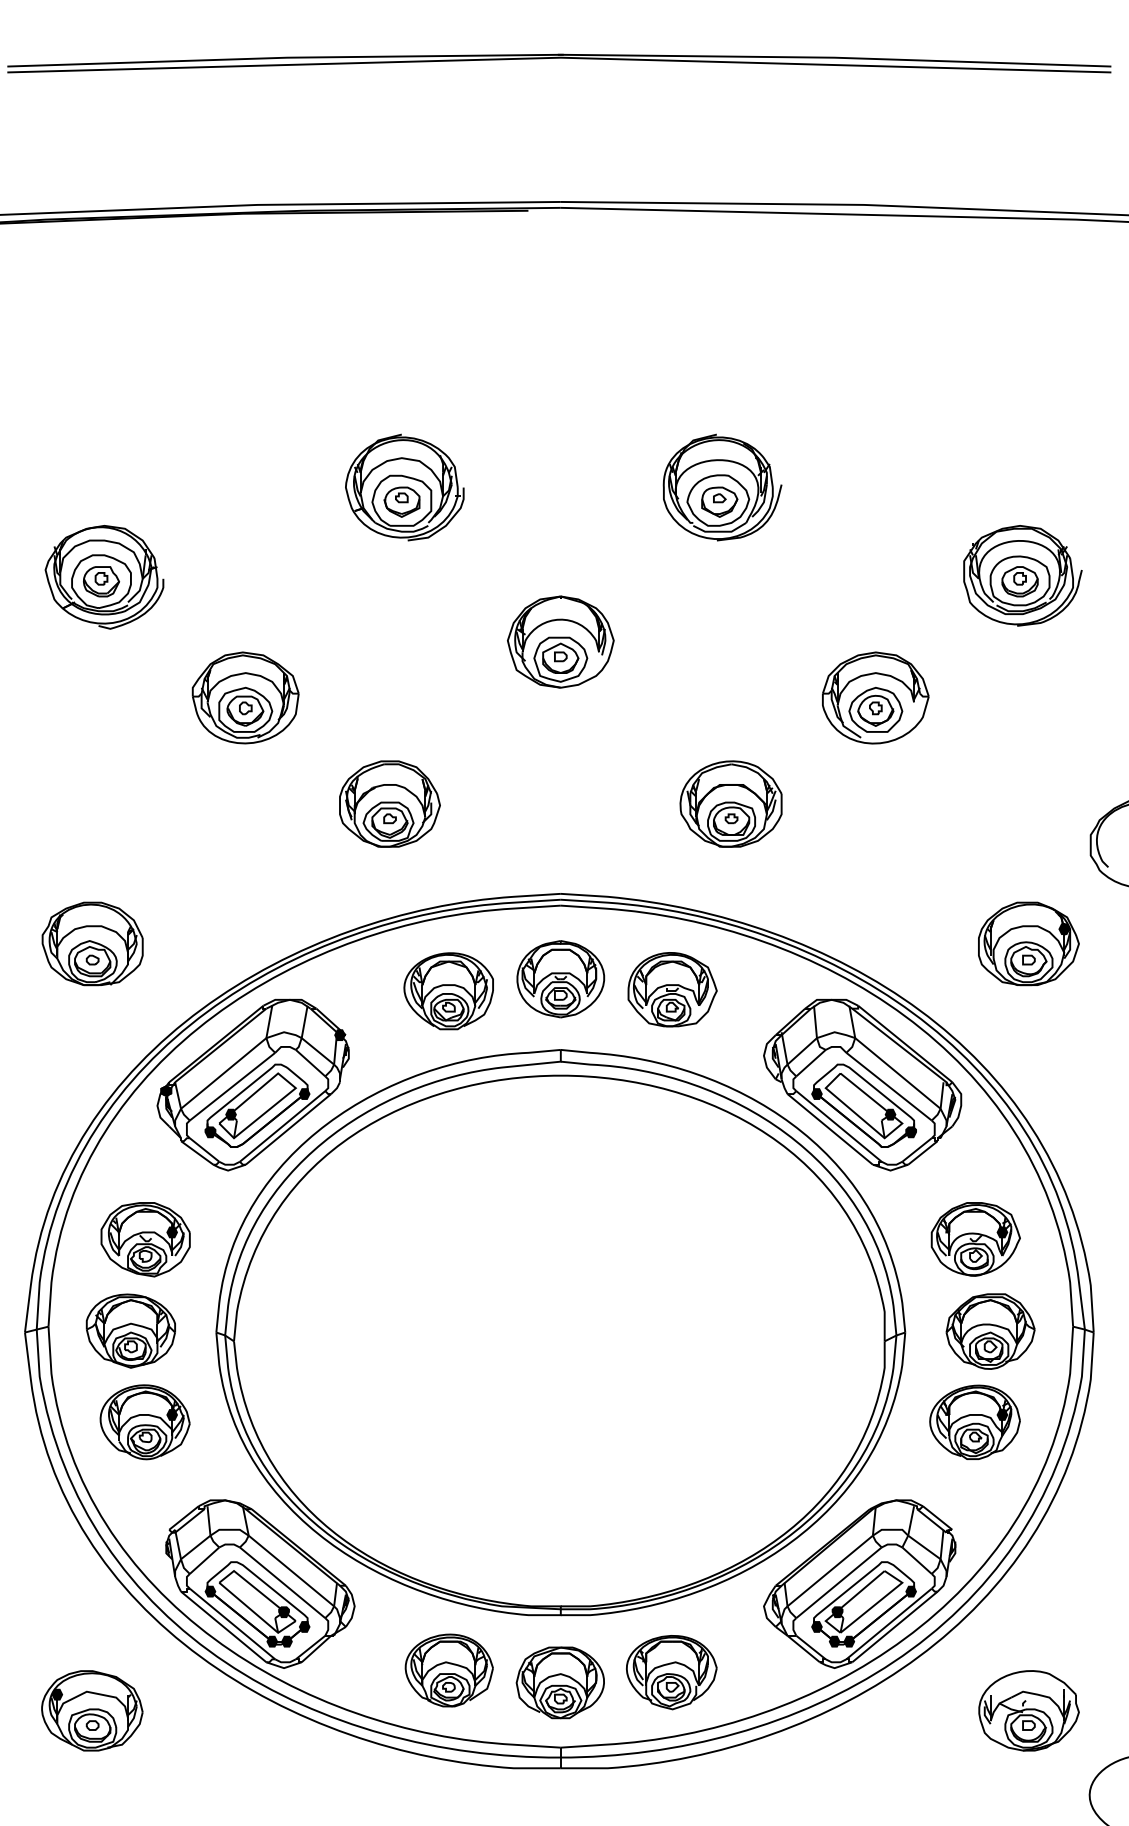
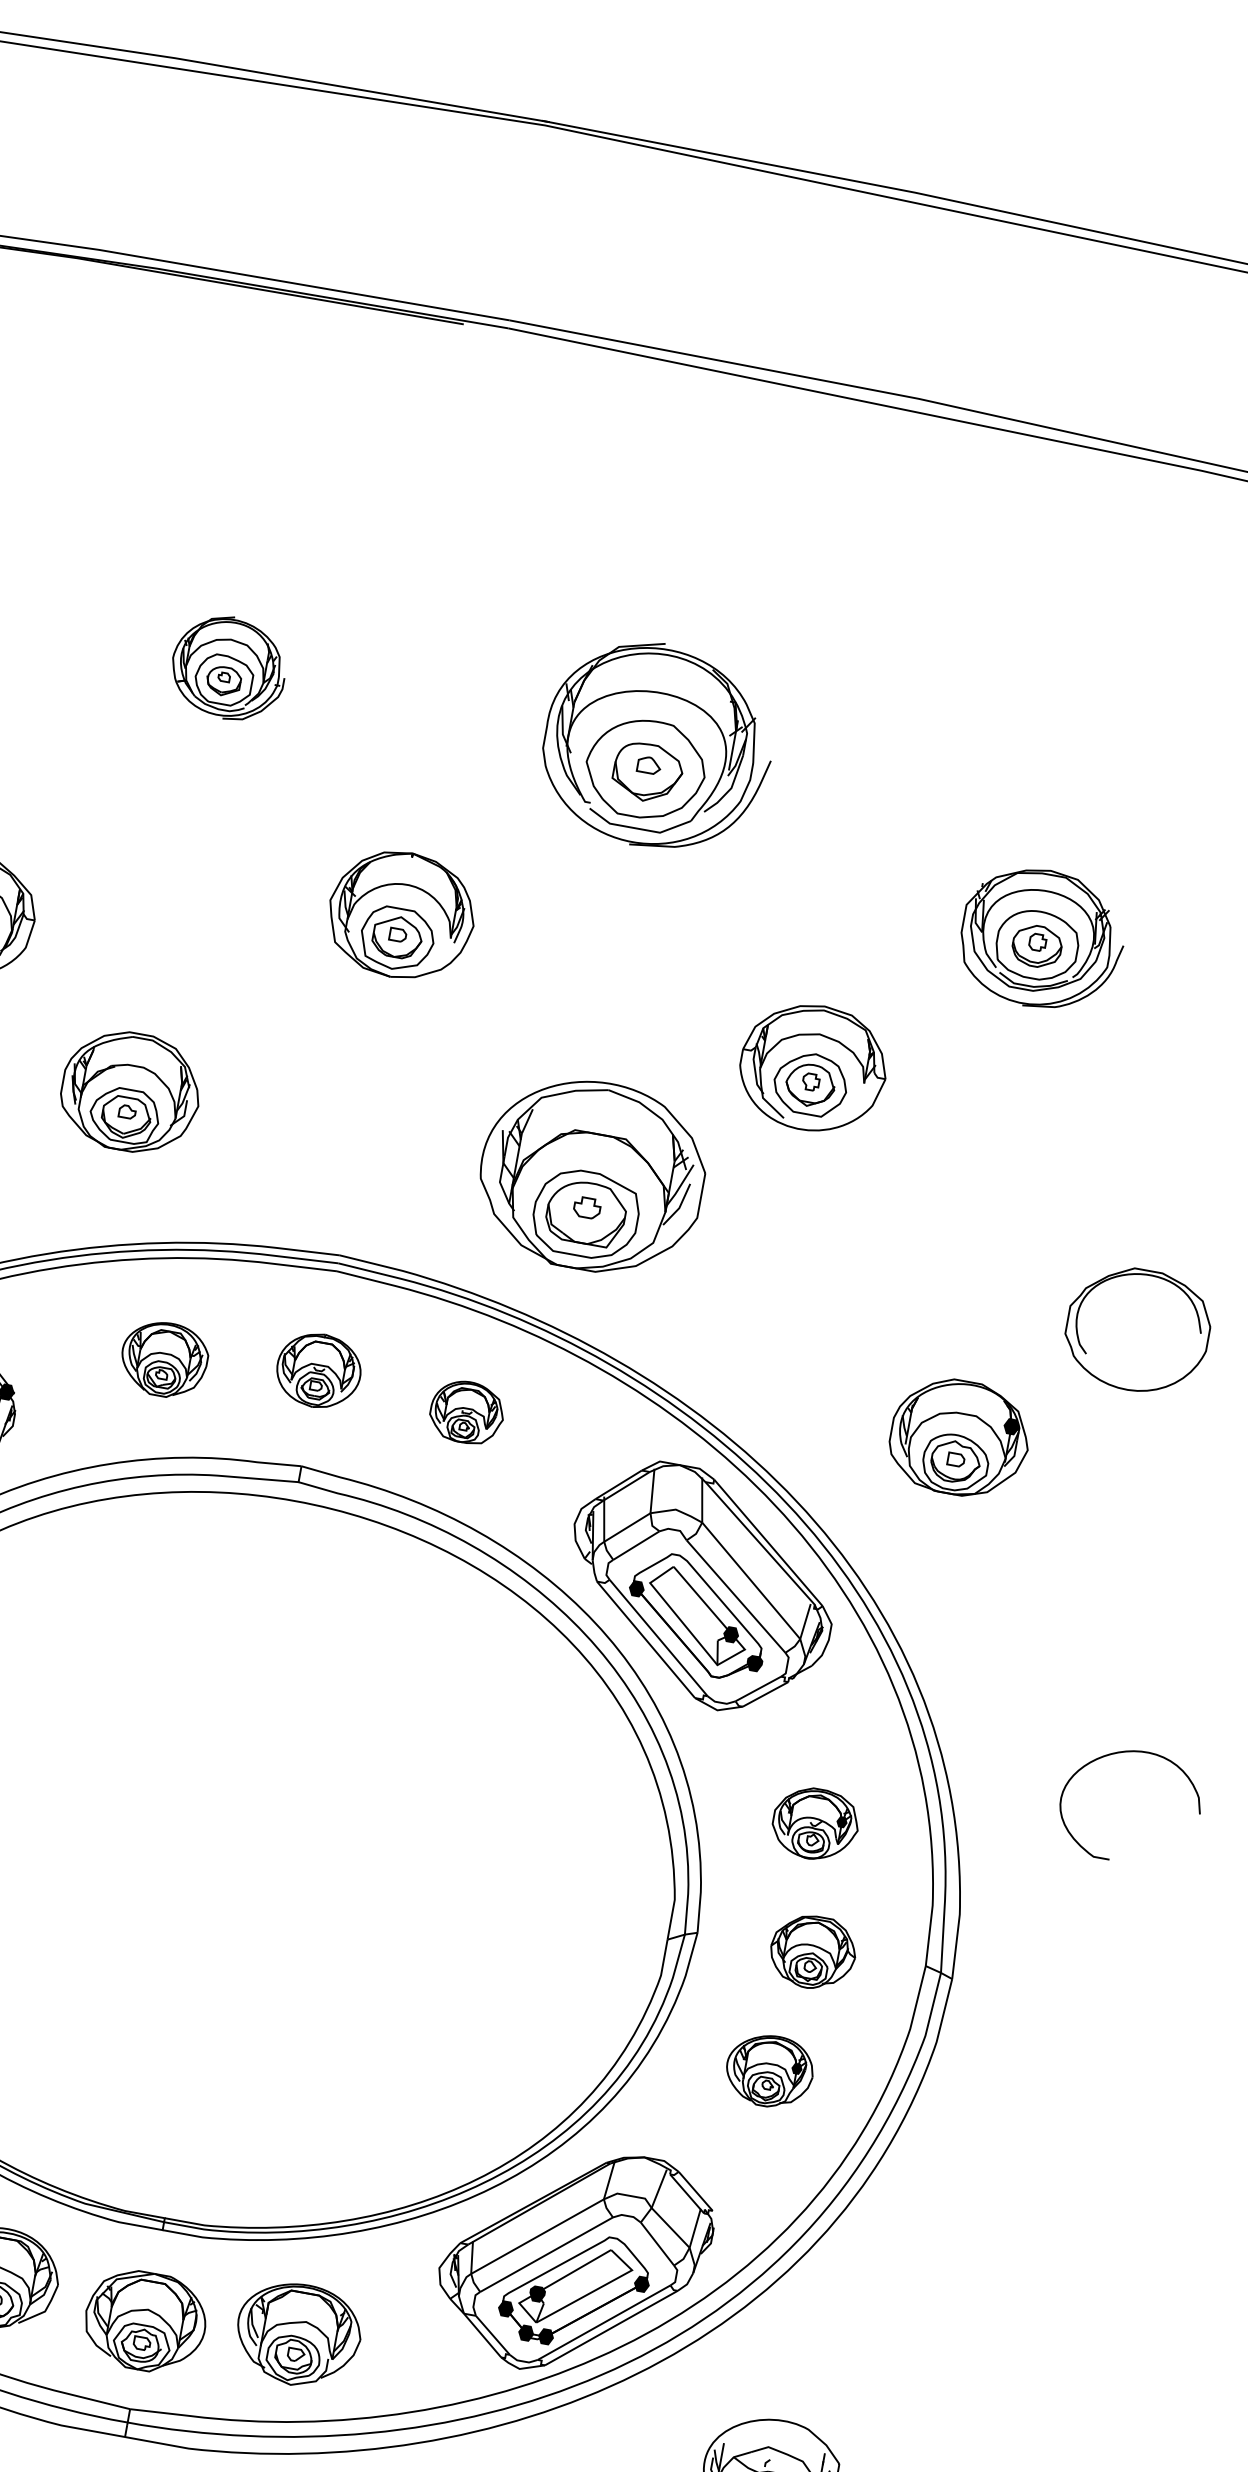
part: (404, 487) -> (228, 667), size x0.7
part: (722, 487) -> (658, 745), size x1.4
part: (730, 803) -> (591, 1174), size x1.6
part: (560, 979) -> (318, 1371), size x0.7
part: (672, 989) -> (467, 1412), size x0.6
part: (448, 991) -> (164, 1359), size x0.7
part: (975, 1239) -> (815, 1824), size x0.7
part: (990, 1331) -> (812, 1952), size x0.7
part: (974, 1421) -> (769, 2070), size x0.7

